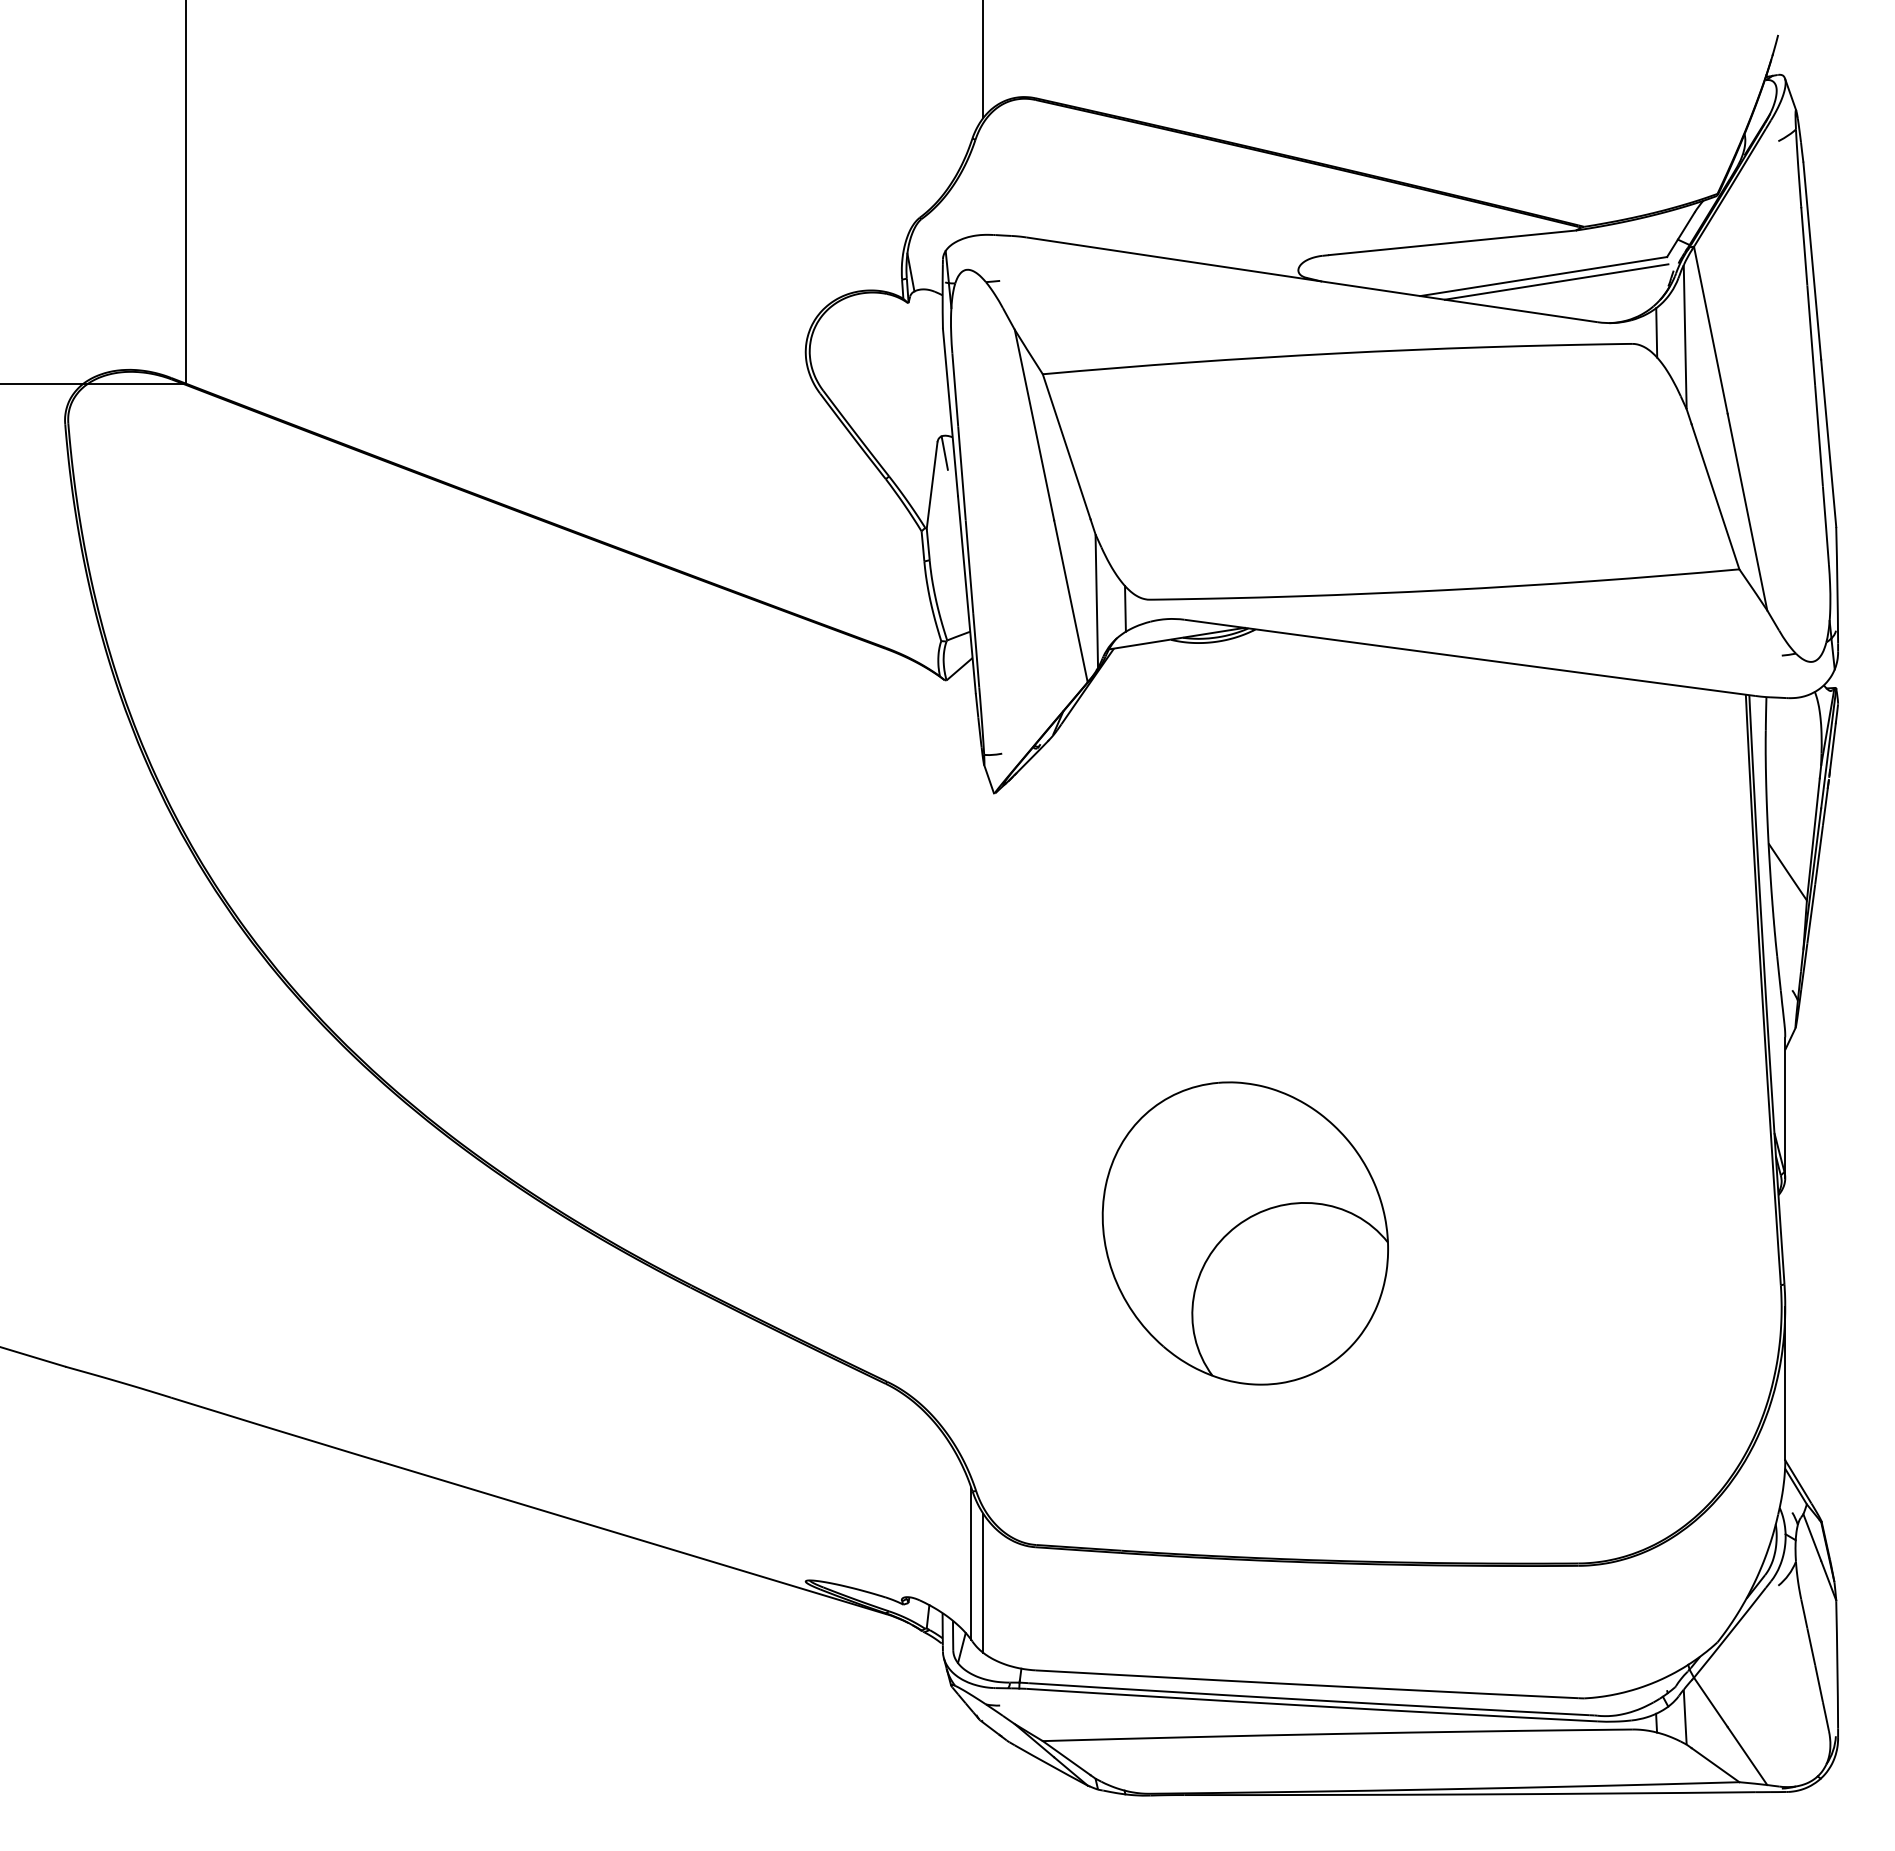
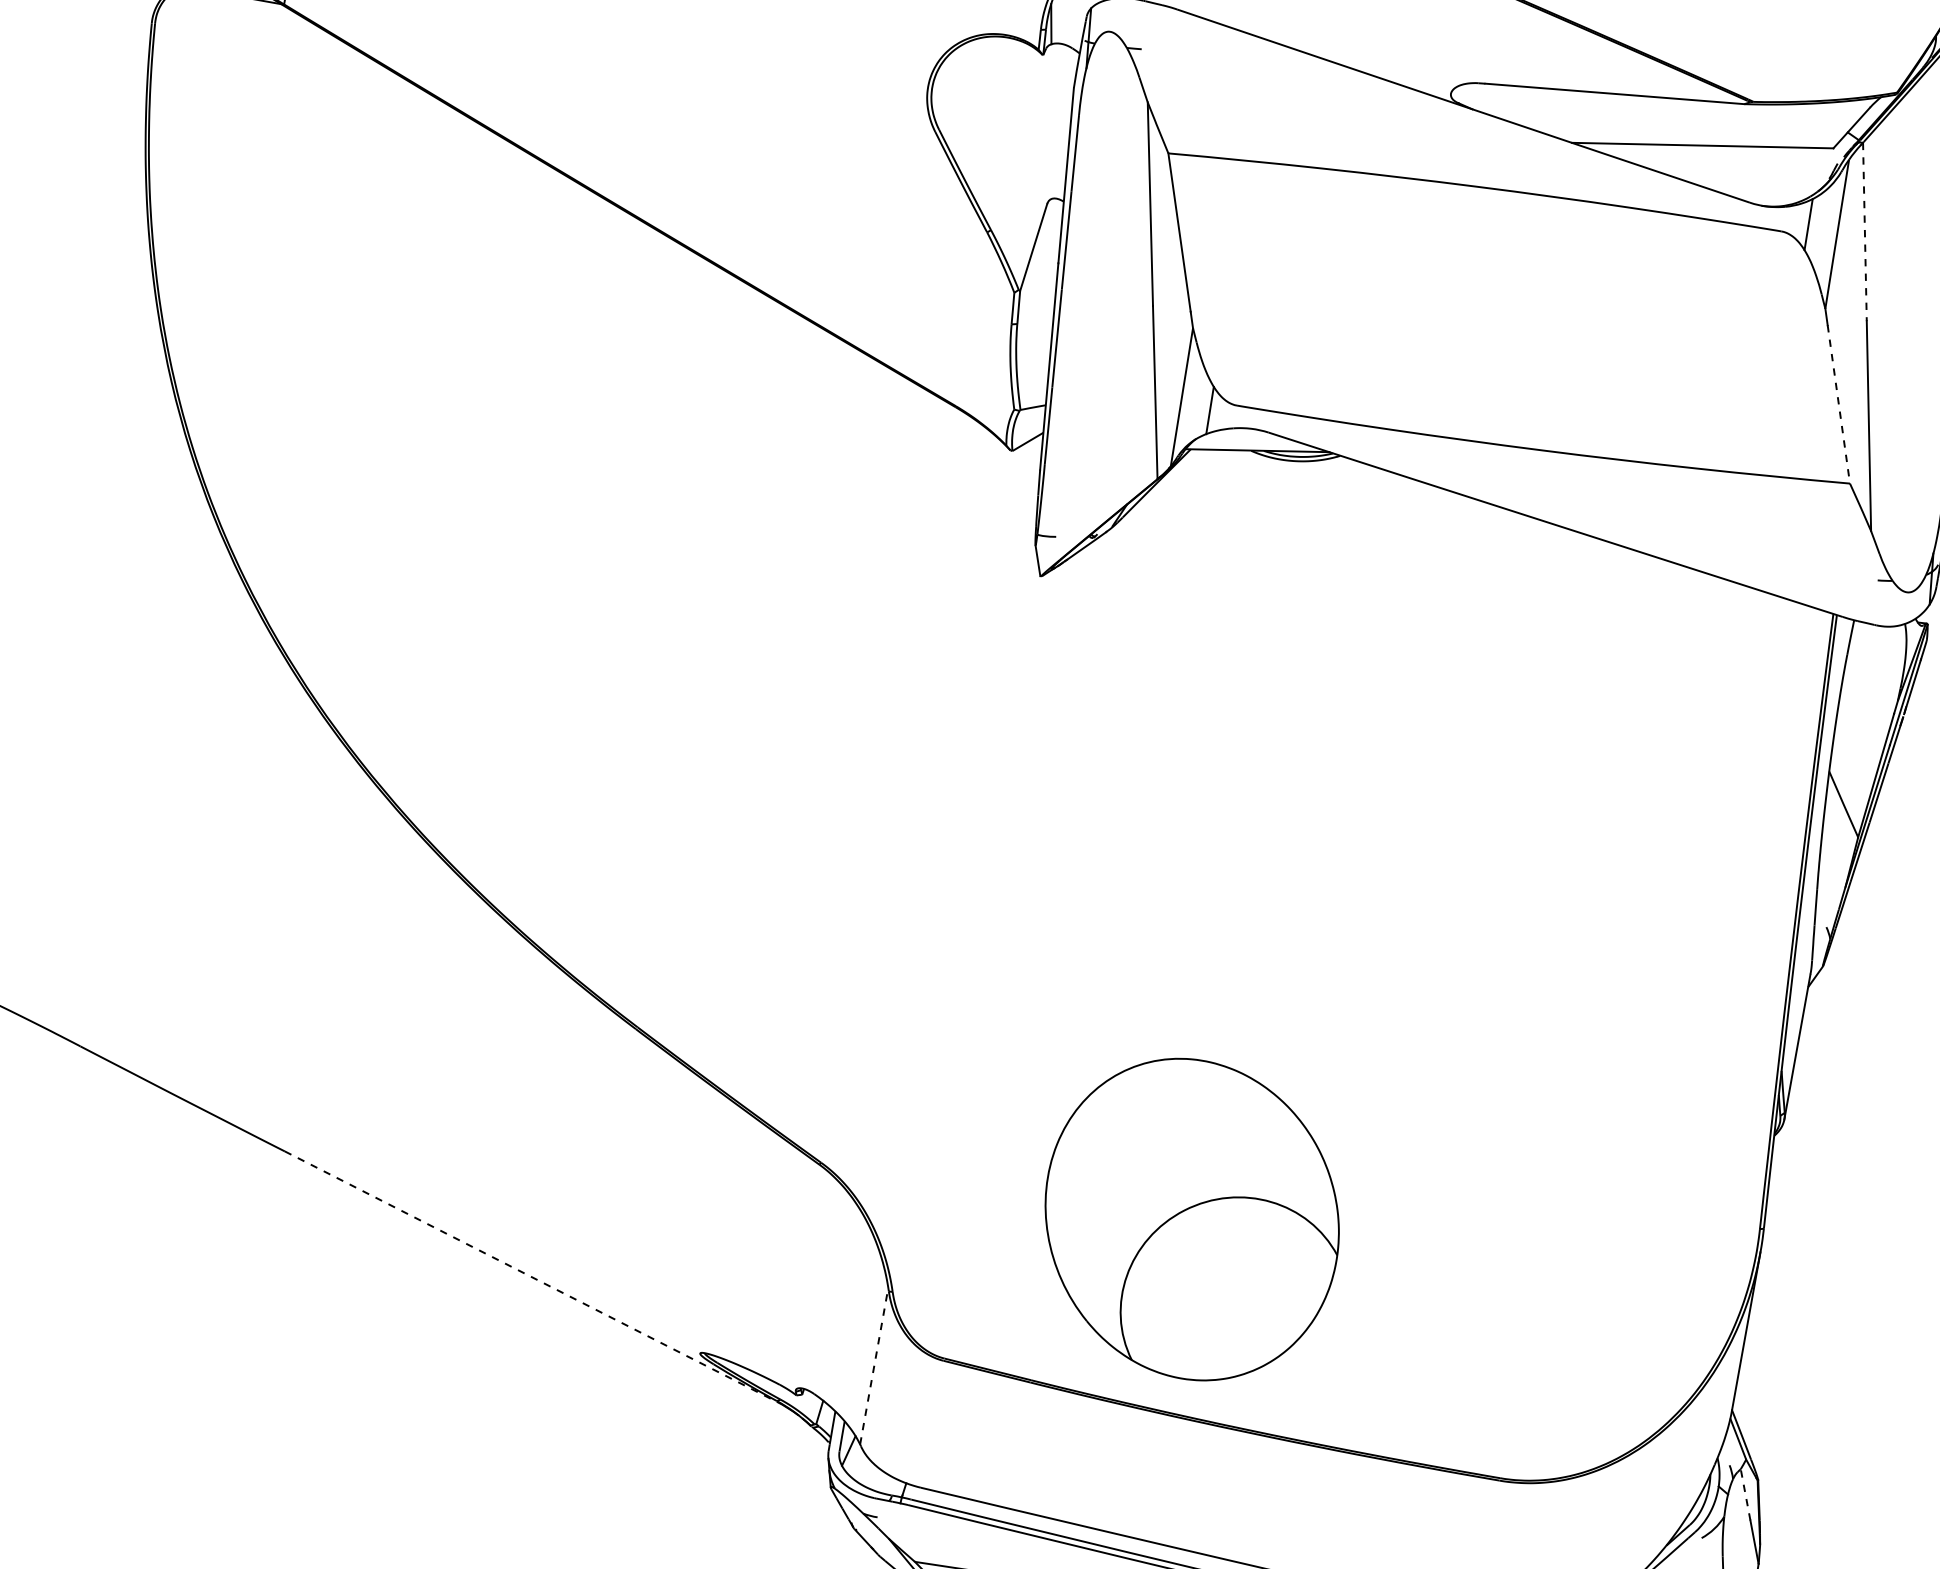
line: (1556, 281) -> (1714, 153), removed
line: (1710, 330) -> (1864, 232), solid -> dashed
line: (944, 452) -> (1052, 215), removed
line: (1715, 497) -> (1838, 405), solid -> dashed
part: (1244, 1233) -> (1191, 1219), moved
line: (633, 1537) -> (530, 1276), solid -> dashed
line: (1812, 1537) -> (1745, 1494), solid -> dashed
line: (971, 1564) -> (874, 1366), solid -> dashed
line: (983, 1582) -> (883, 1387), removed

